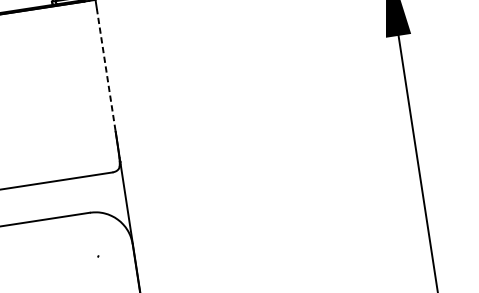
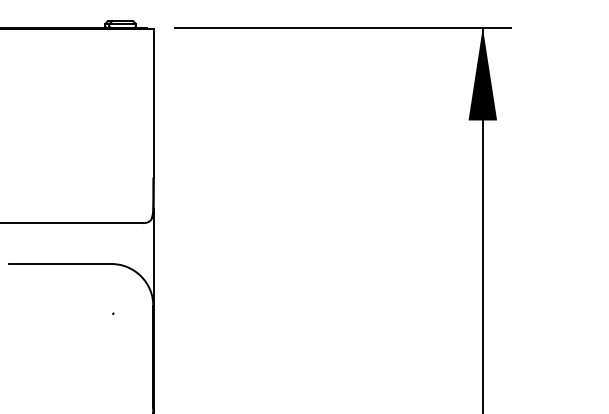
line: (106, 69) -> (153, 108), dashed -> solid

